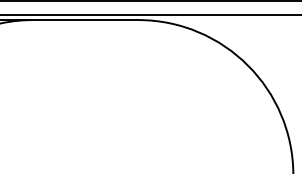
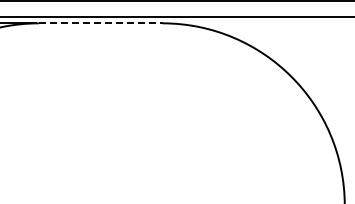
line: (85, 20) -> (100, 23), solid -> dashed

